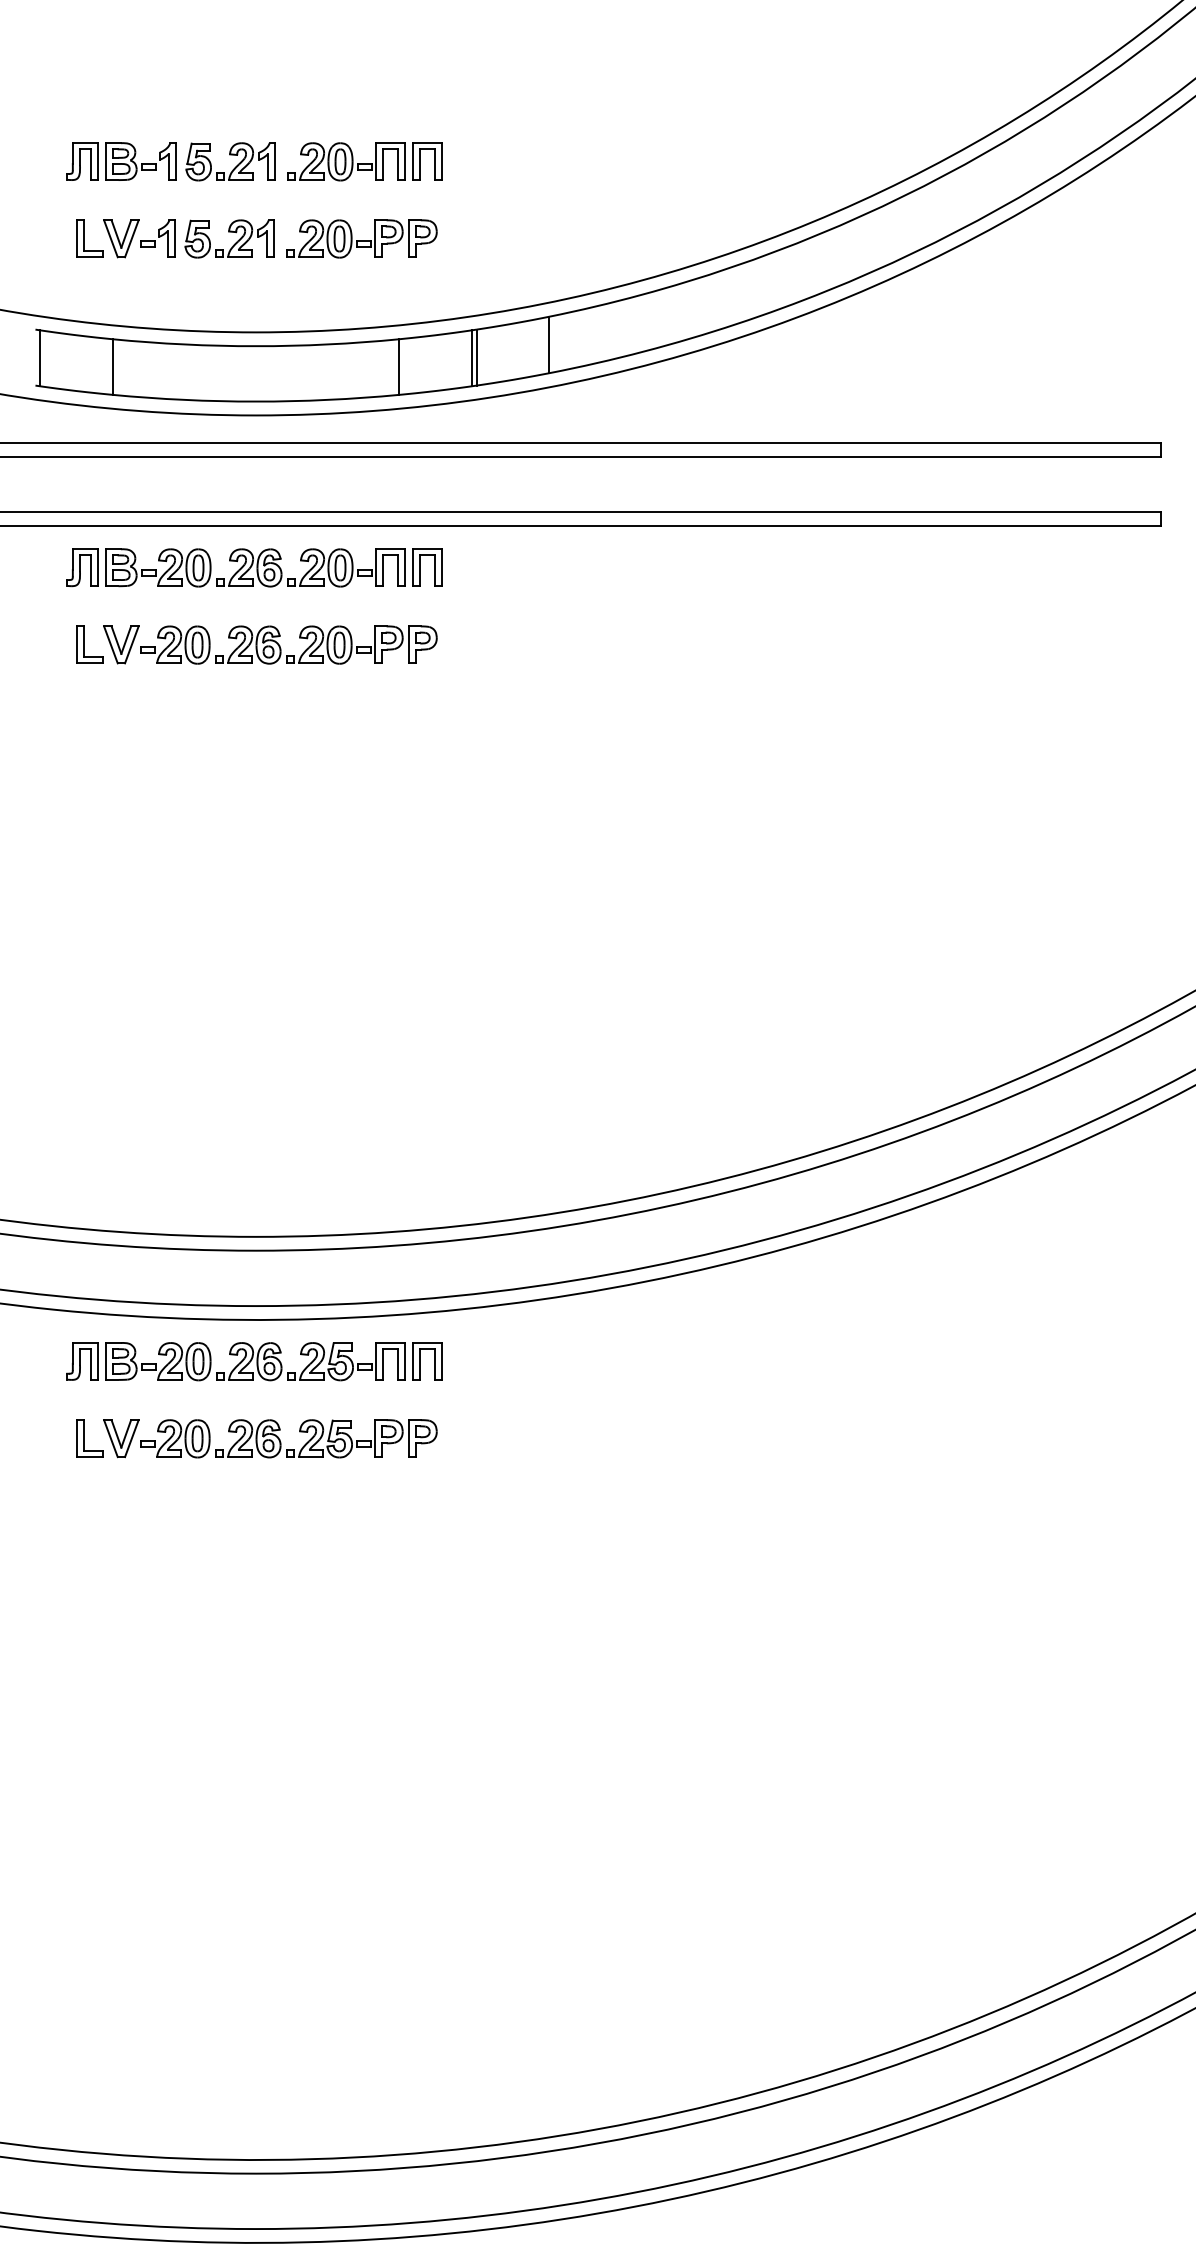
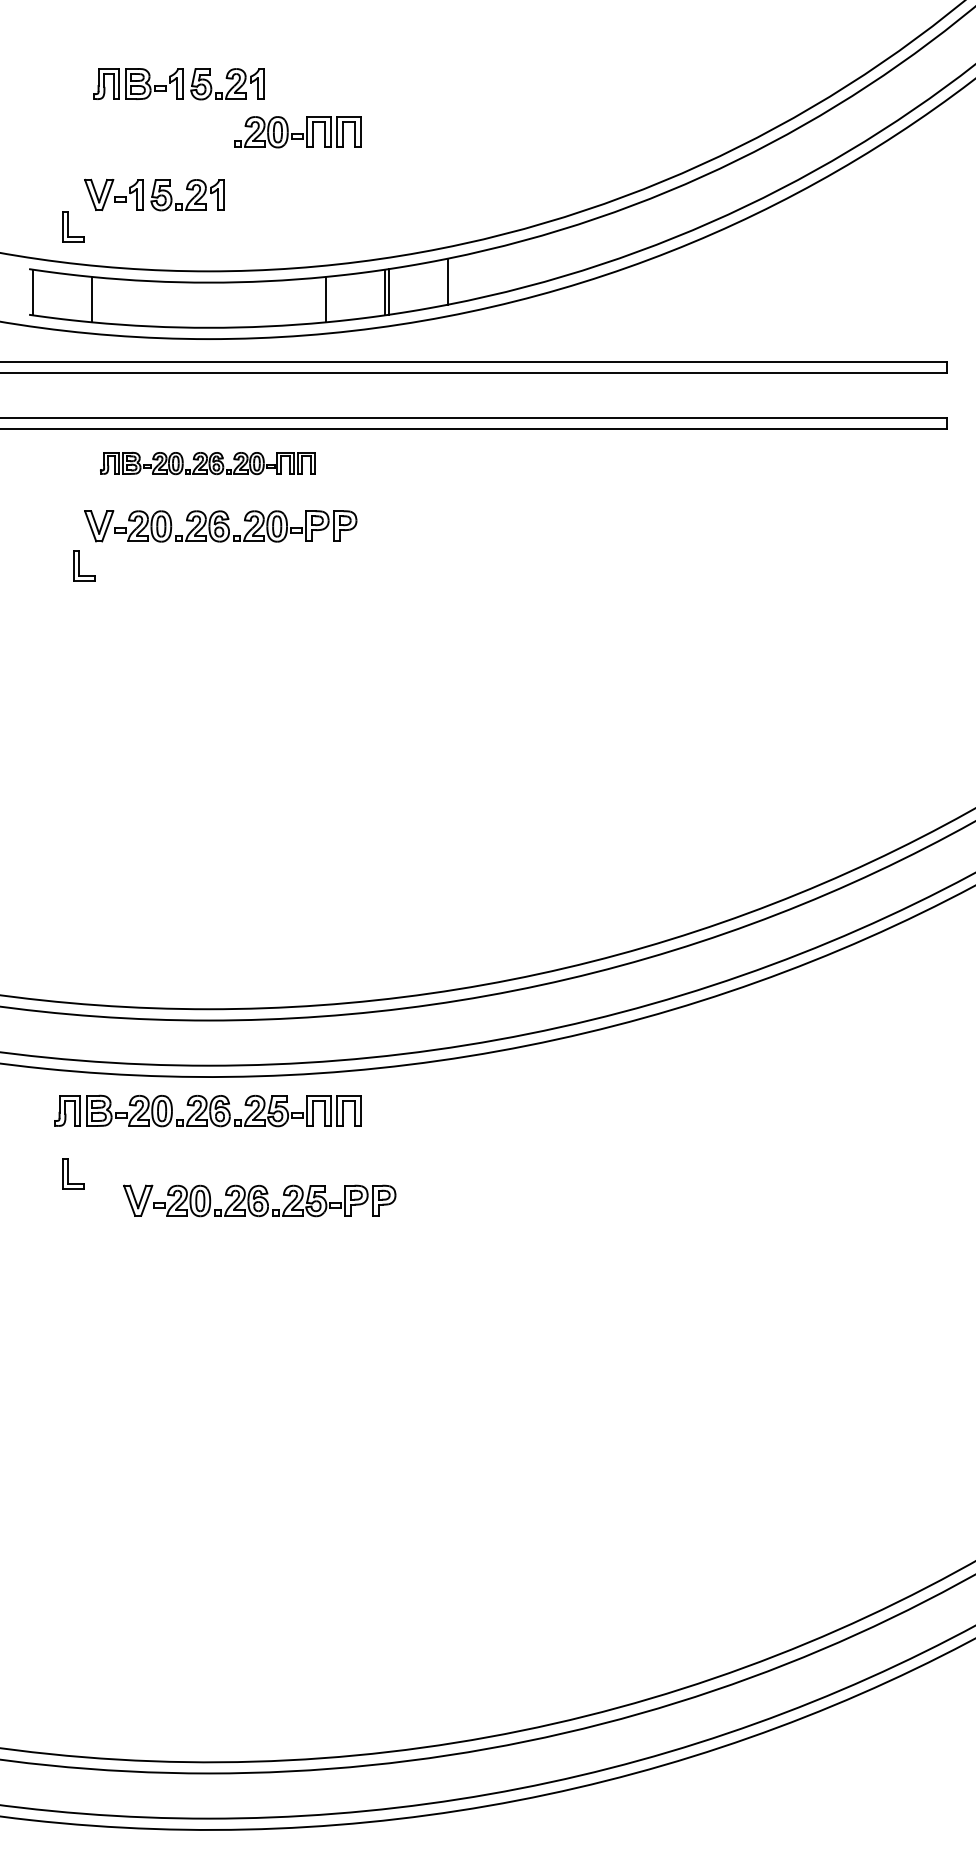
part: (170, 162) -> (178, 84), moved
part: (89, 238) -> (73, 226), moved
part: (362, 239) -> (295, 195), removed
part: (254, 567) -> (207, 463), size x0.7
part: (89, 643) -> (84, 565), moved
part: (270, 1438) -> (259, 1200), moved

